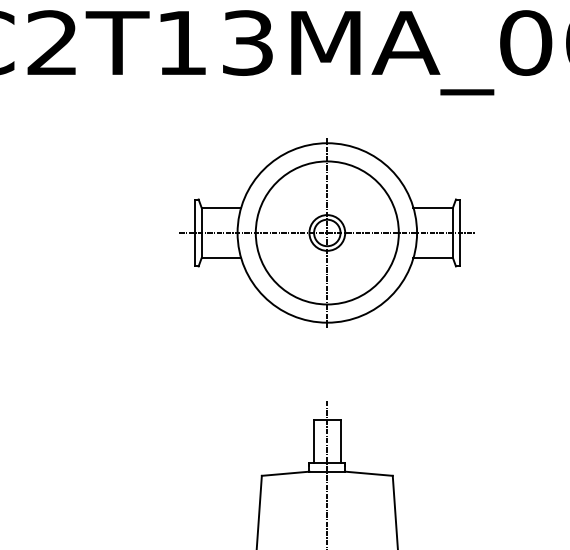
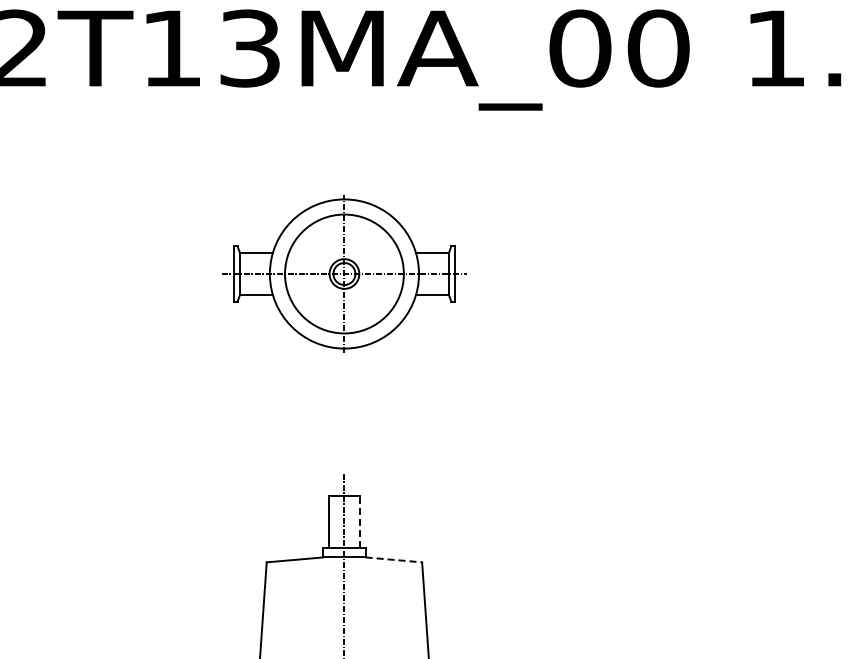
part: (327, 232) -> (344, 273), size x0.7
line: (340, 441) -> (360, 521), solid -> dashed
line: (369, 473) -> (394, 559), solid -> dashed

